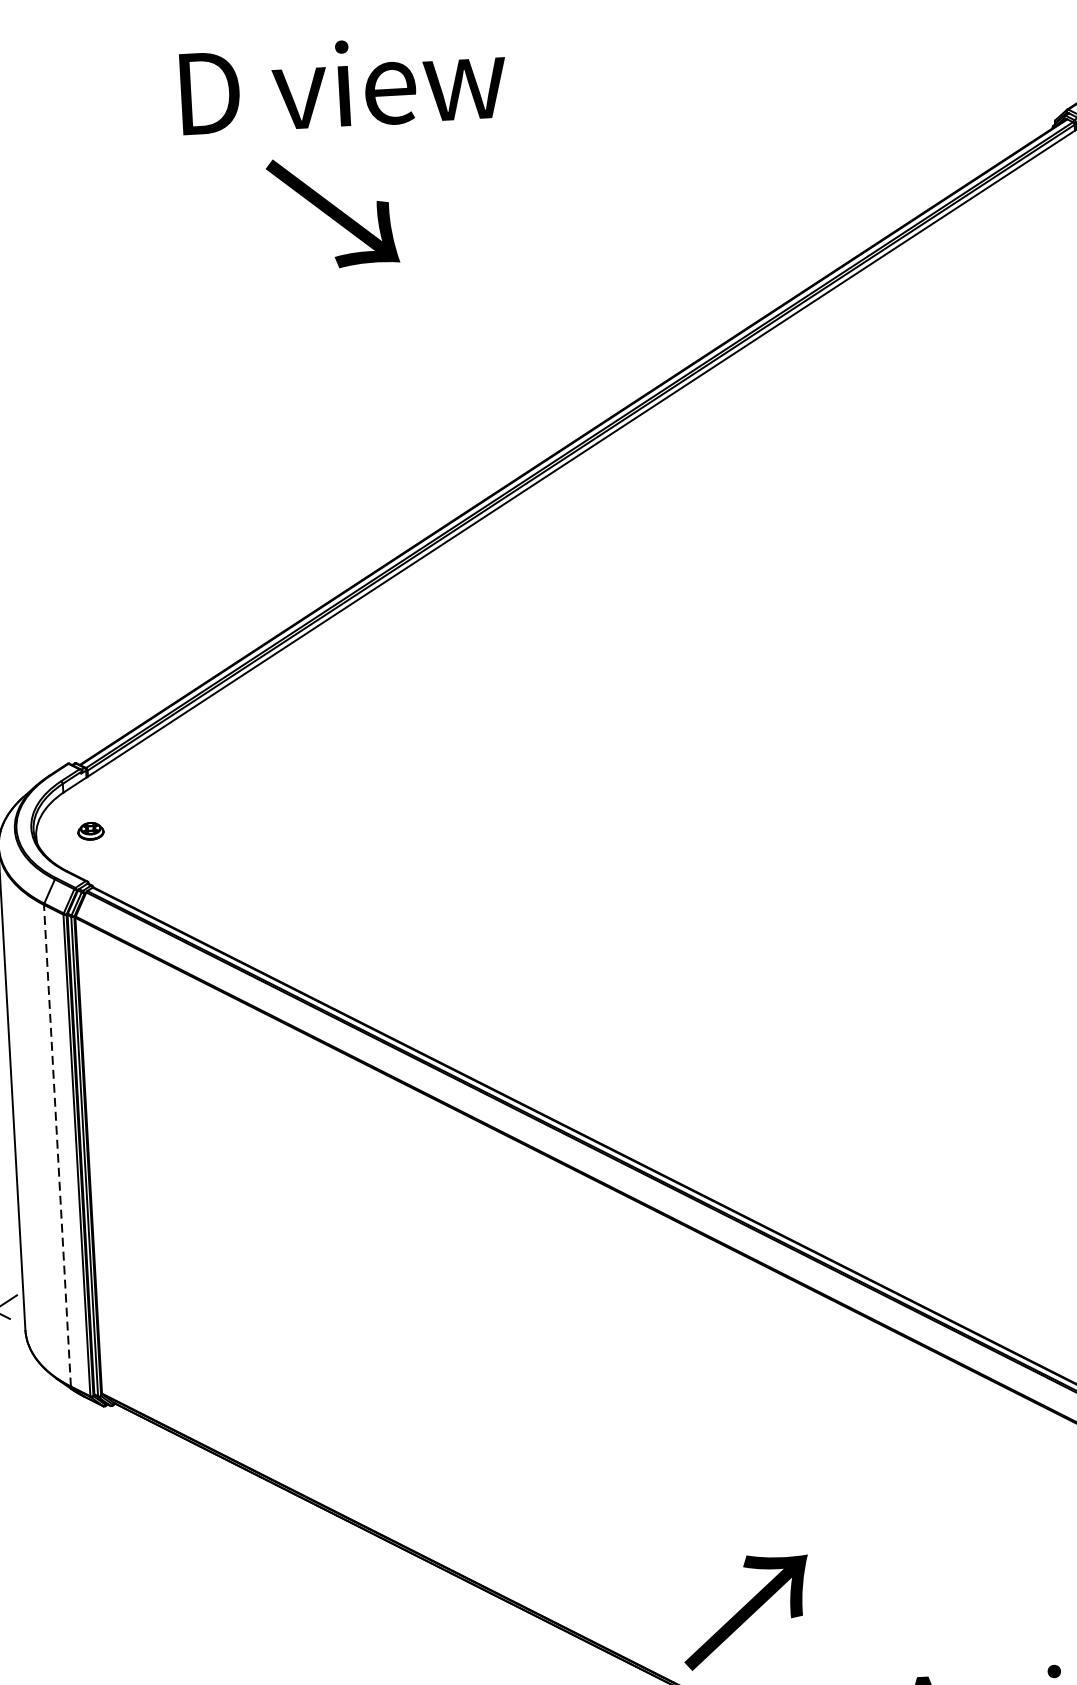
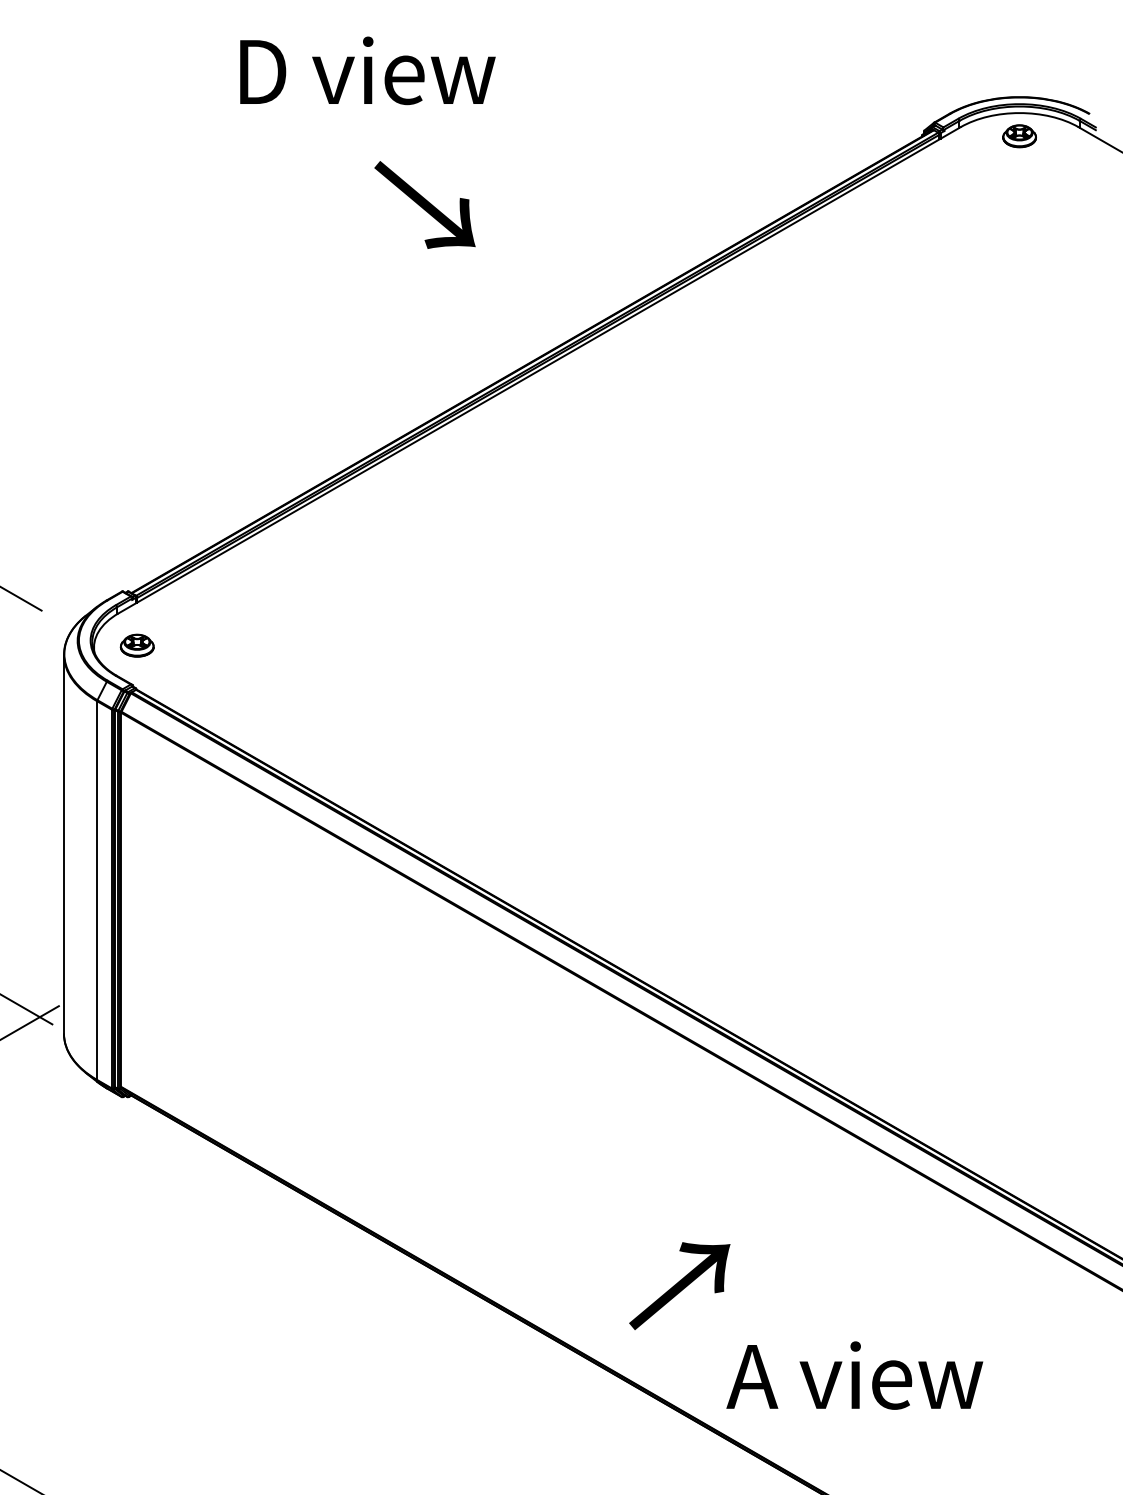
text: (332, 211) -> (424, 204), moved
part: (90, 831) -> (136, 645), size x1.67
line: (57, 1145) -> (97, 890), dashed -> solid
text: (745, 1610) -> (679, 1285), moved

